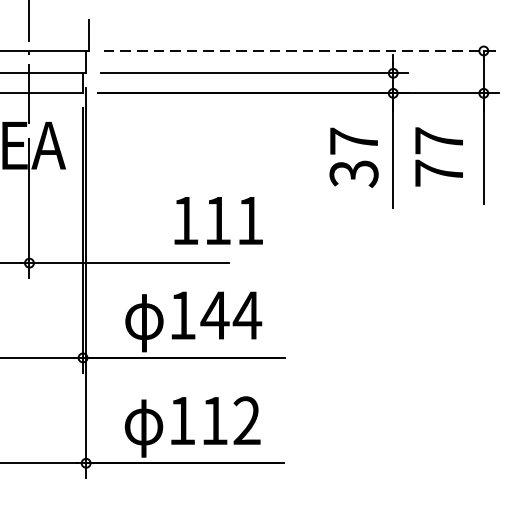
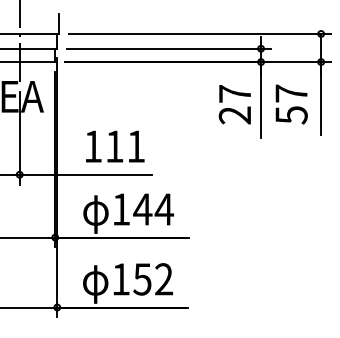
line: (301, 50) -> (200, 33), dashed -> solid
text: (354, 173) -> (235, 115), 37 -> 27
text: (439, 173) -> (291, 115), 77 -> 57
text: (219, 220) -> (115, 146), moved
text: (214, 421) -> (142, 279), 112 -> 152

